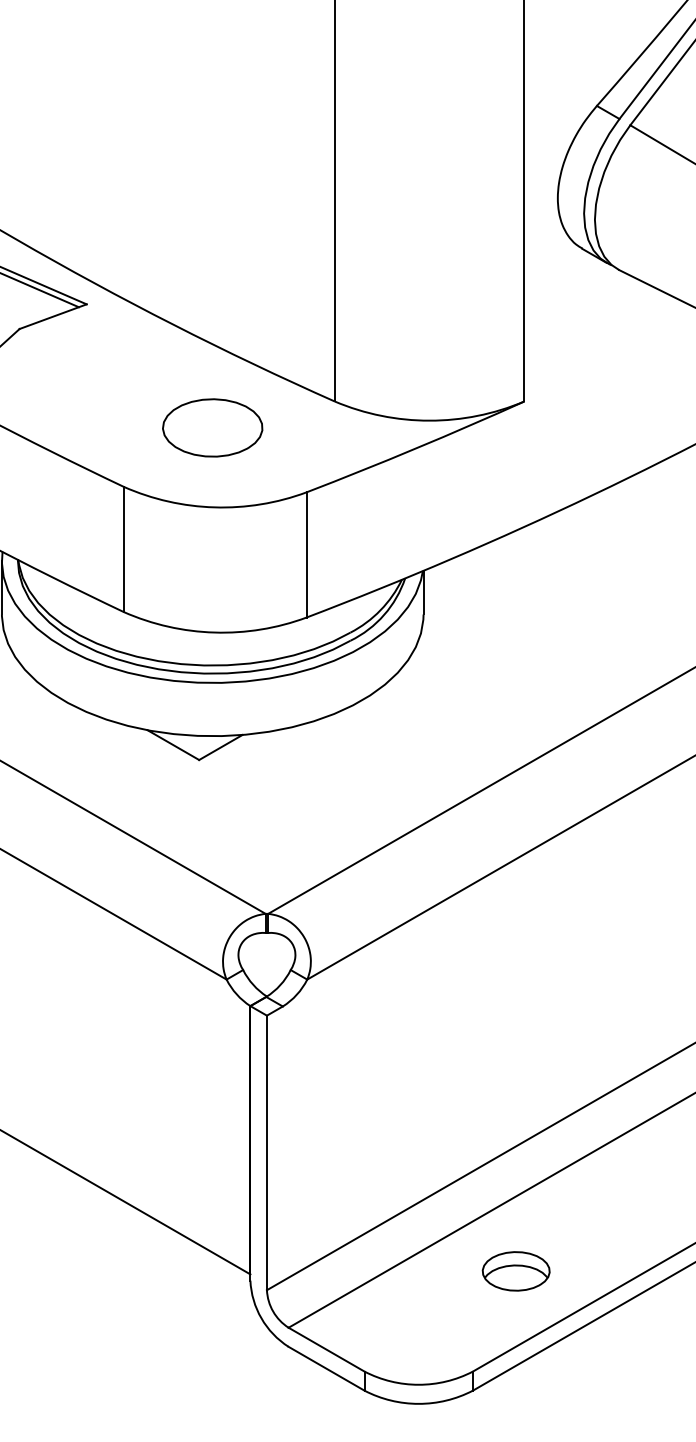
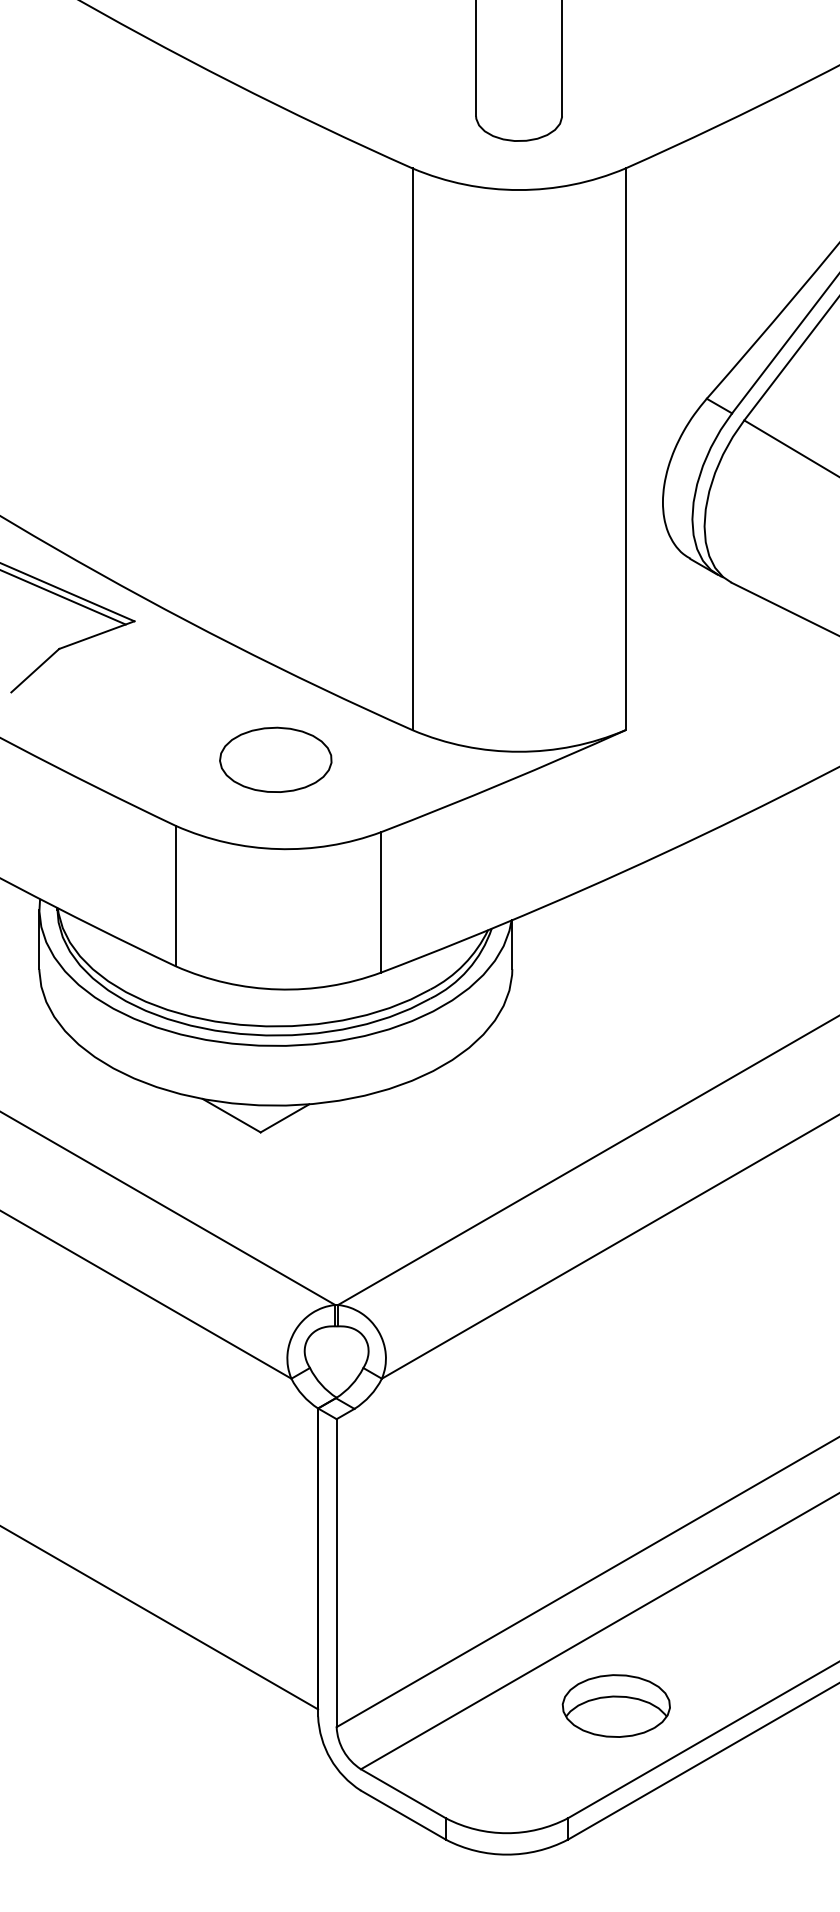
part: (515, 1270) -> (615, 1705), size x1.43

